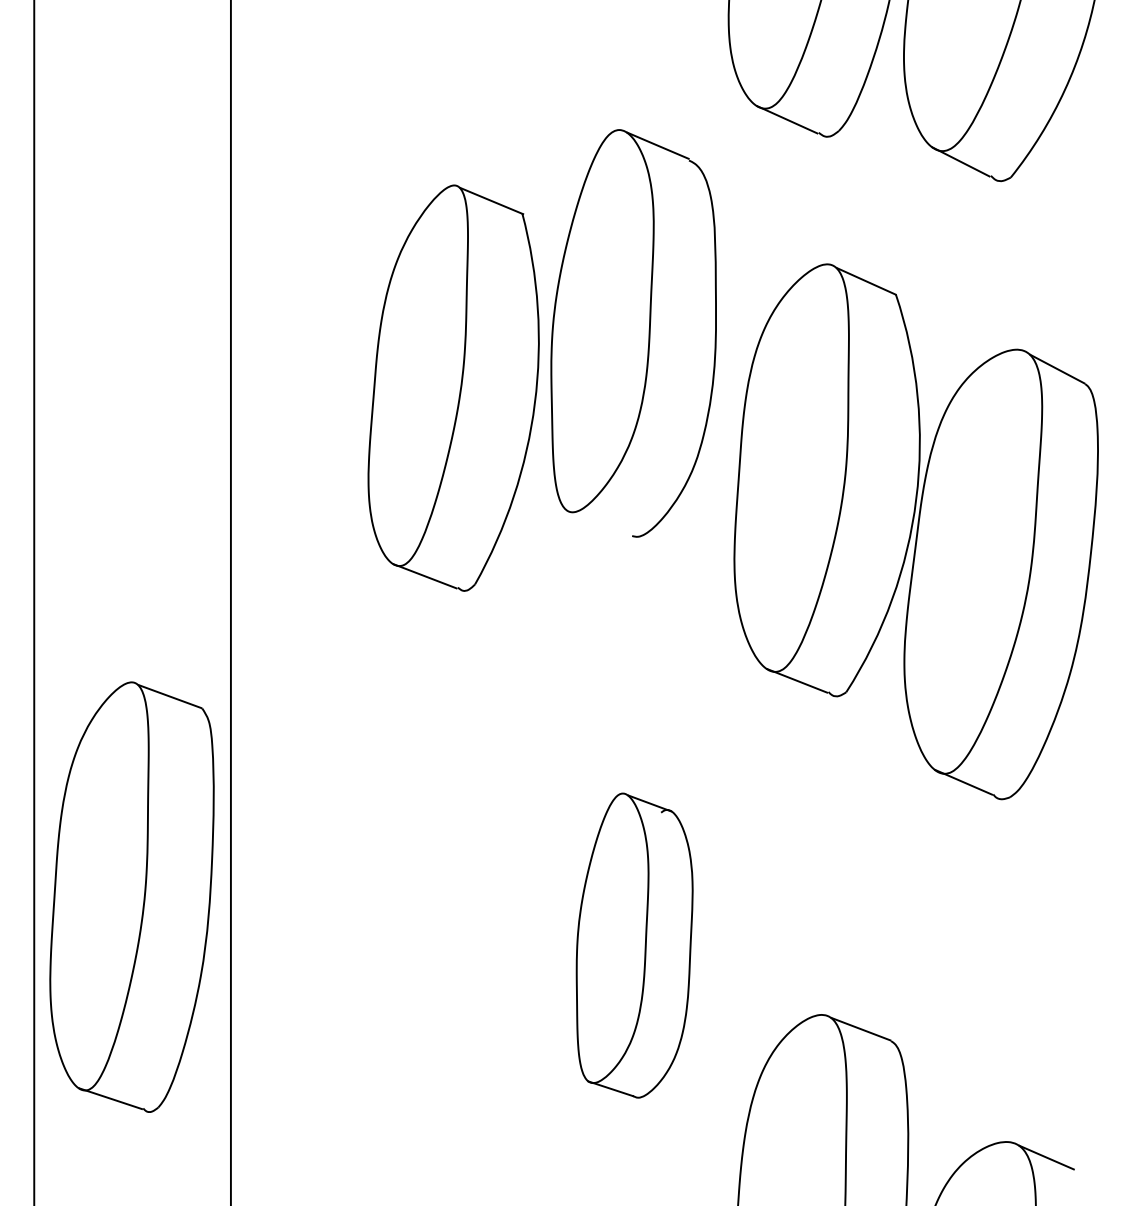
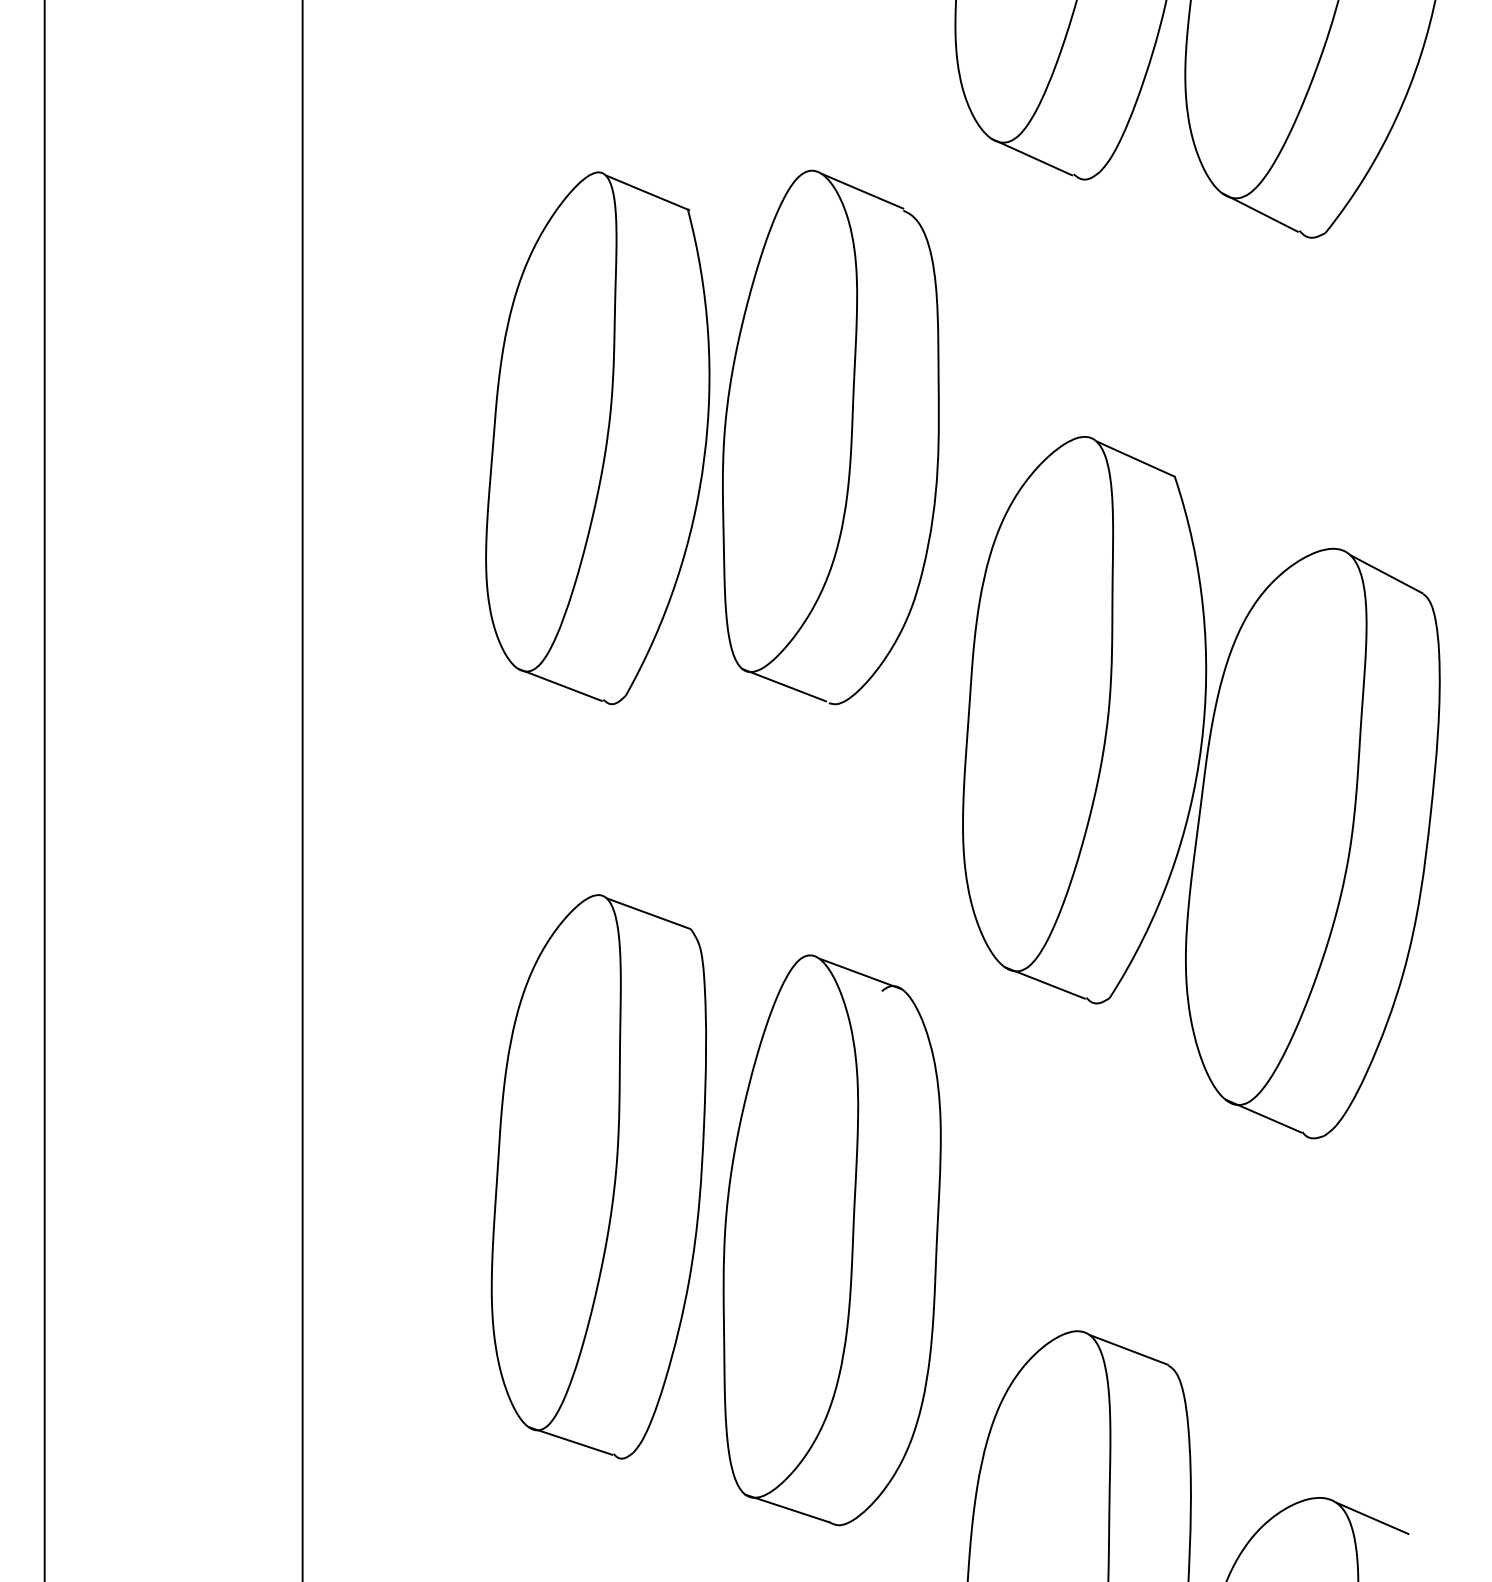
part: (453, 388) -> (597, 438), moved
line: (597, 522) -> (783, 685), added
part: (916, 531) -> (1201, 787), moved
part: (131, 896) -> (598, 1176), moved
part: (634, 945) -> (831, 1240), size x1.43

